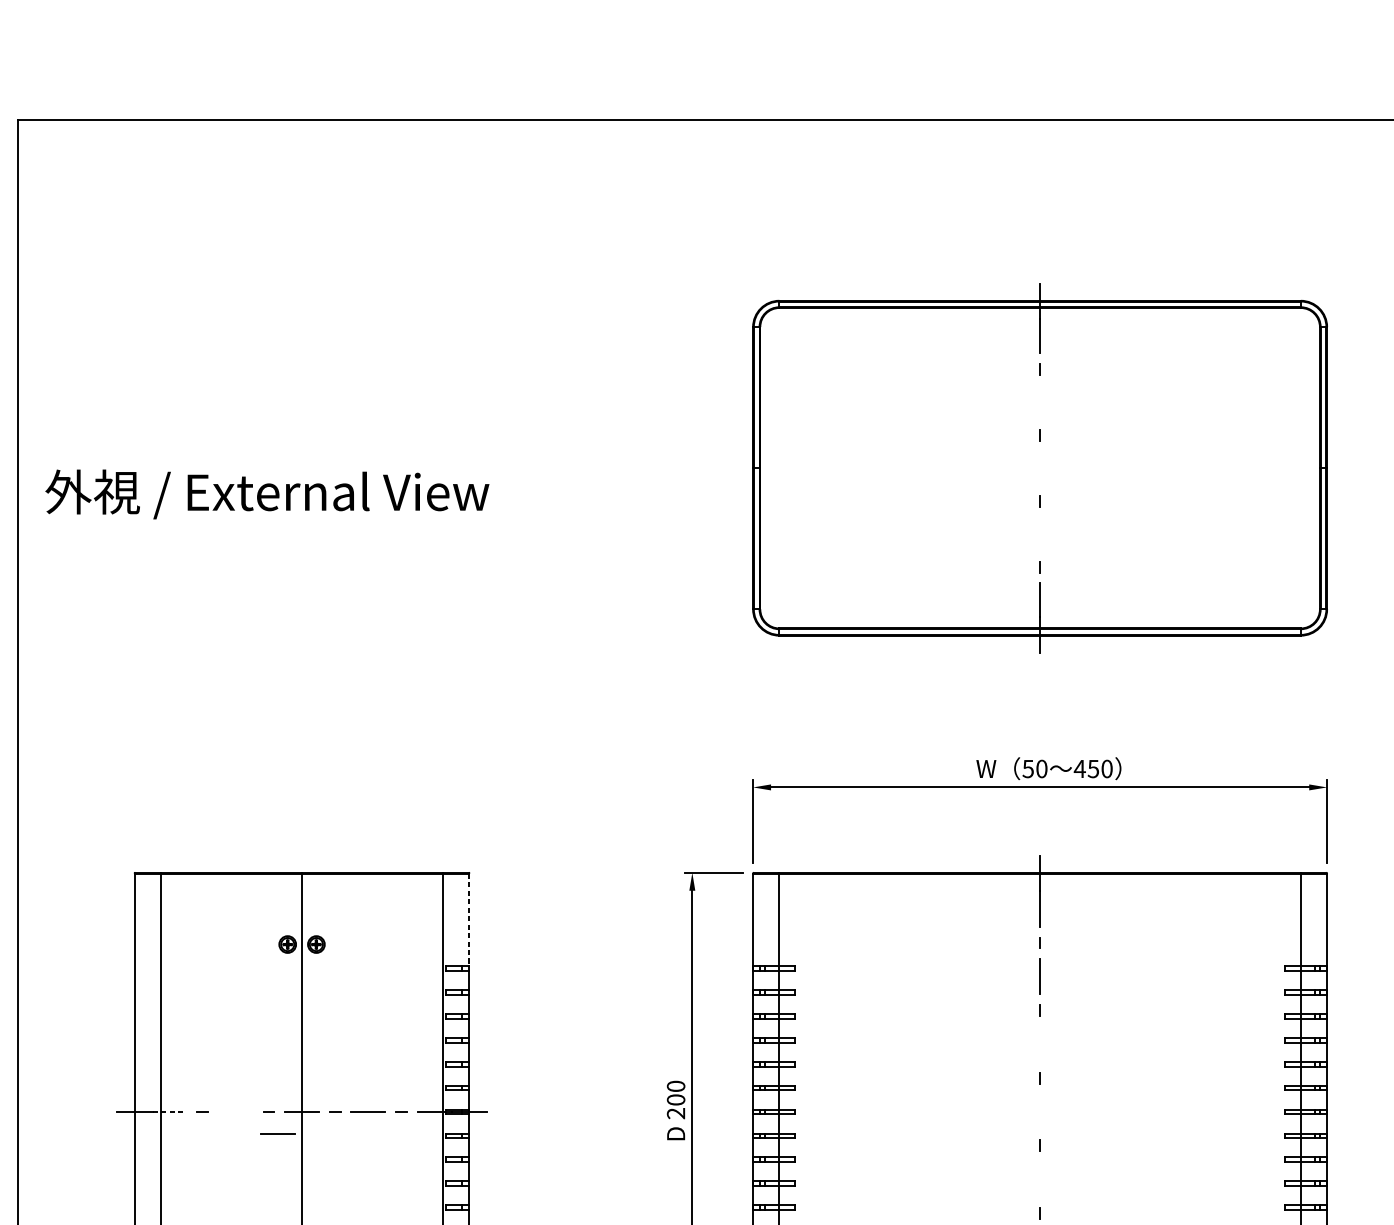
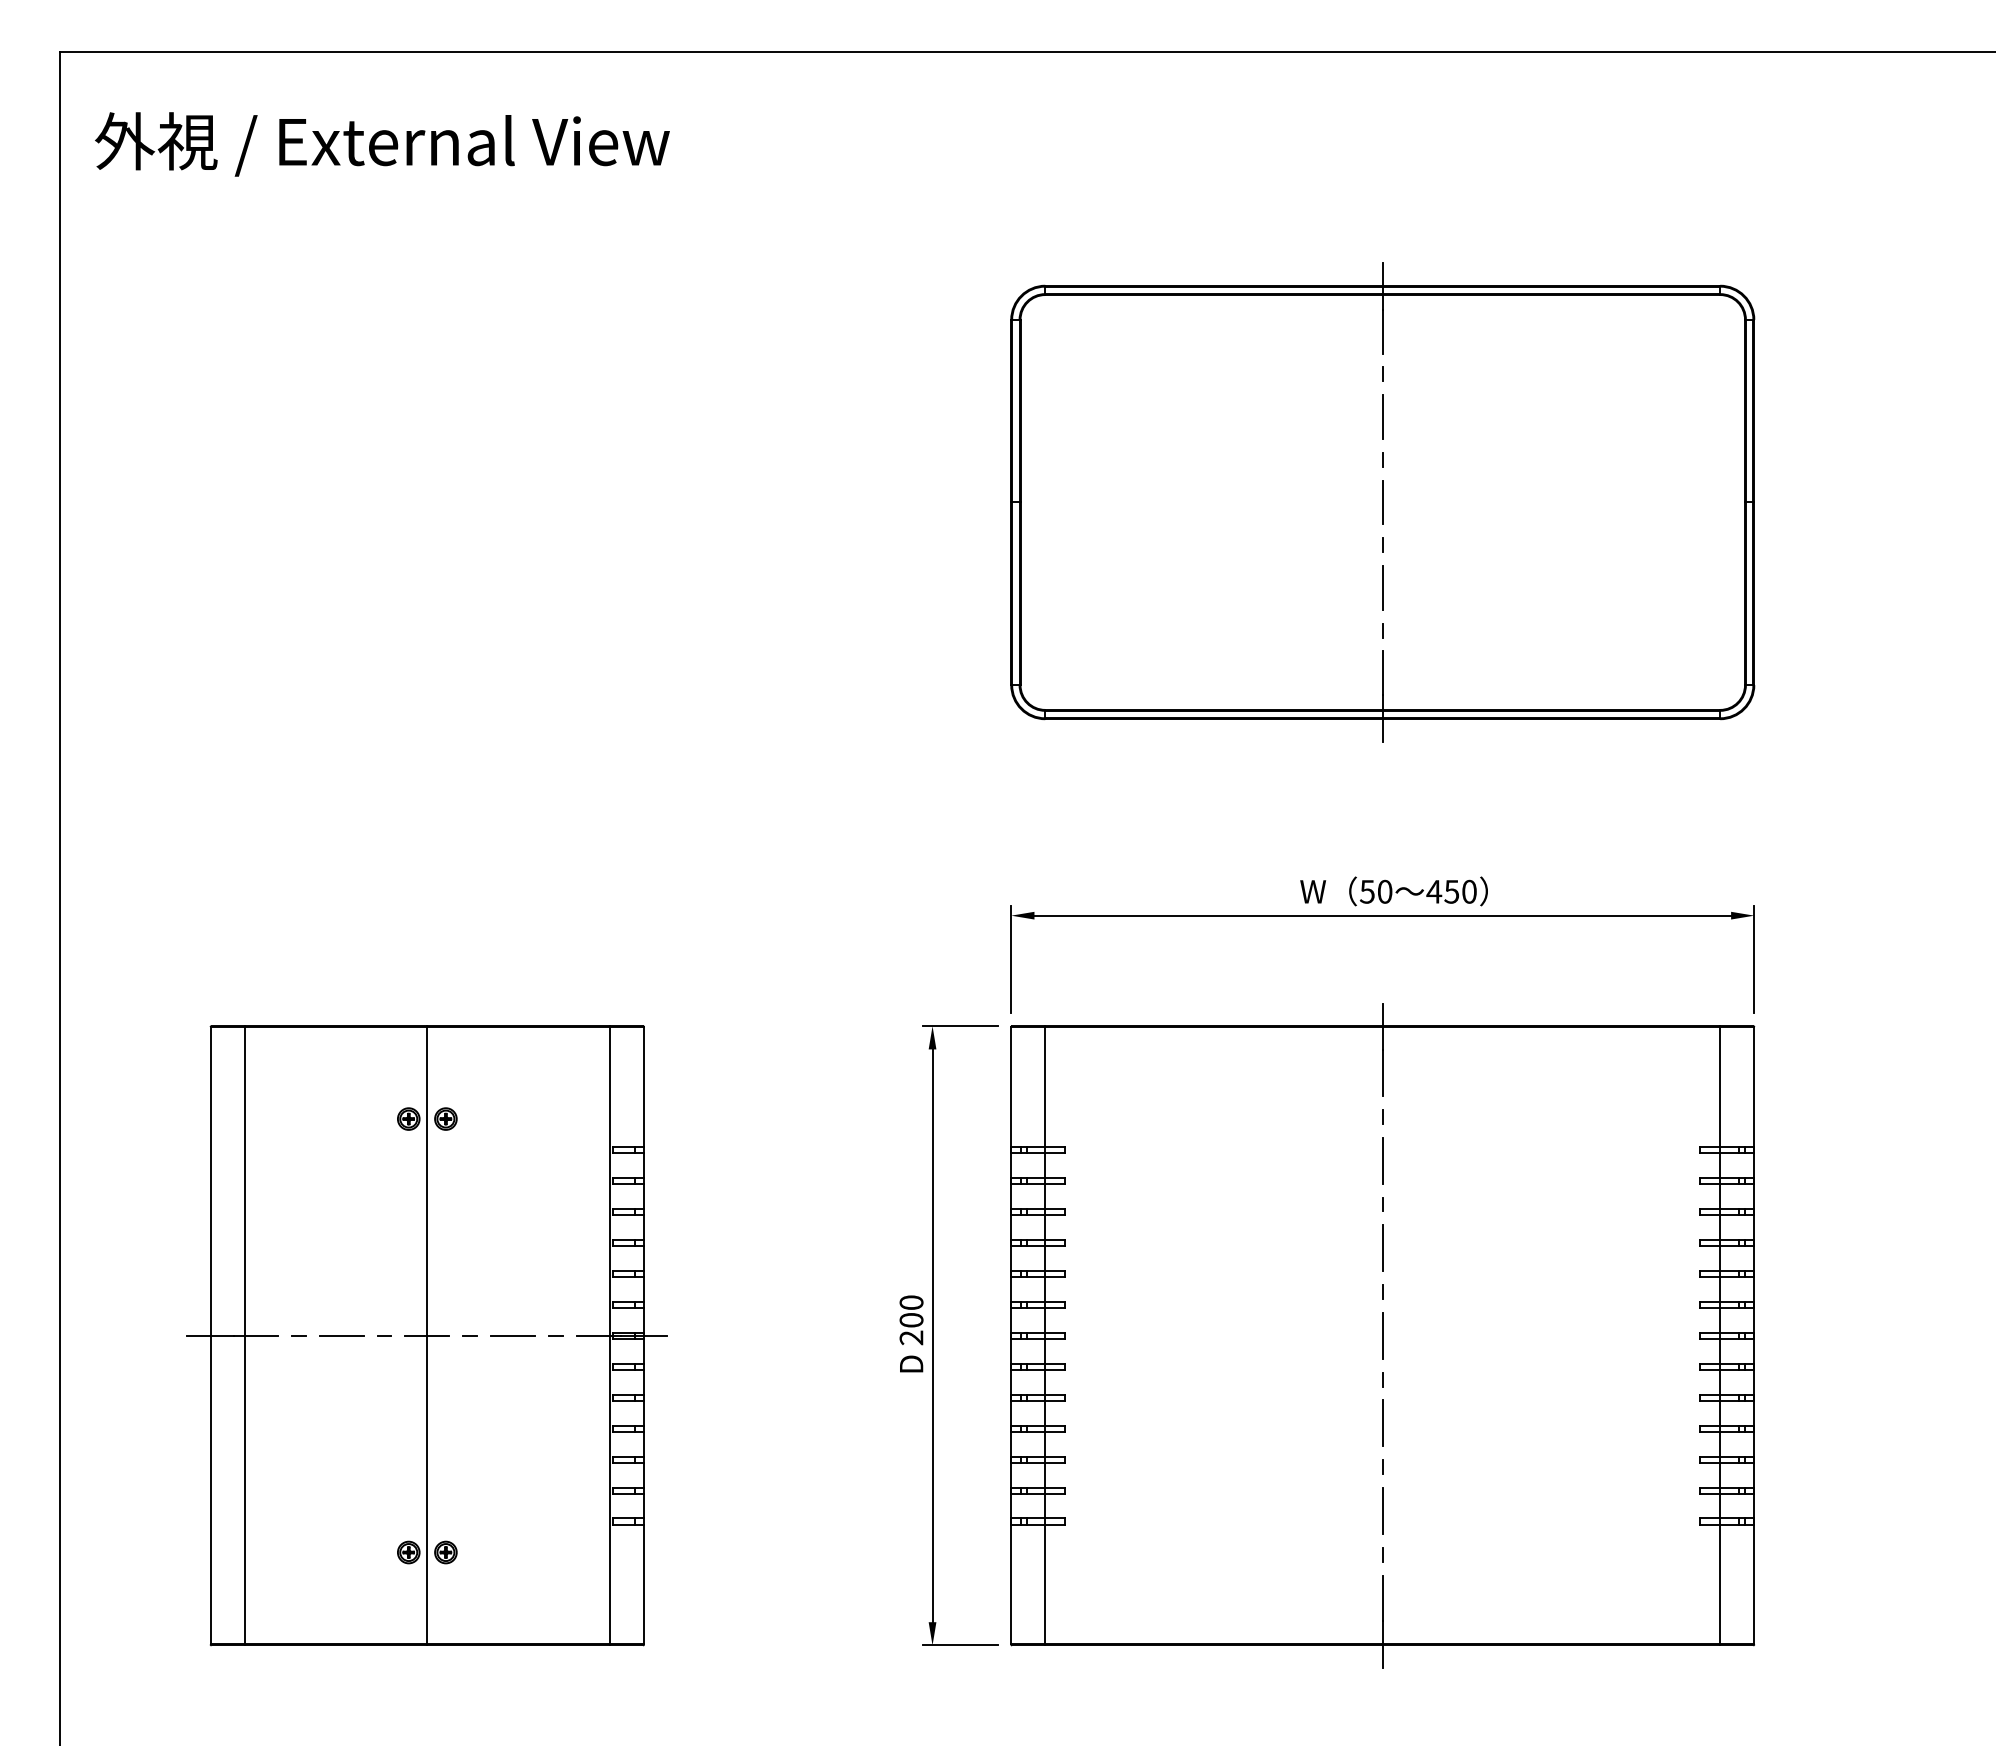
line: (1039, 401) -> (1382, 416), added
line: (1039, 468) -> (1382, 502), added
text: (267, 494) -> (382, 144), moved
line: (1039, 533) -> (1382, 587), added
line: (469, 920) -> (644, 1087), dashed -> solid
line: (1039, 1044) -> (1382, 1248), added
line: (169, 1111) -> (255, 1335), dashed -> solid
line: (1039, 1111) -> (1382, 1335), added
line: (277, 1134) -> (341, 1335), moved
line: (1039, 1178) -> (1382, 1422), added

